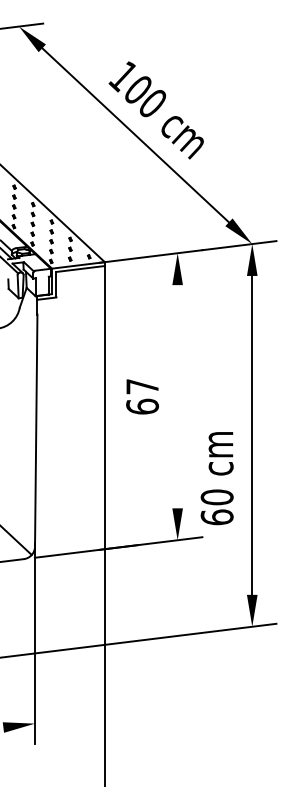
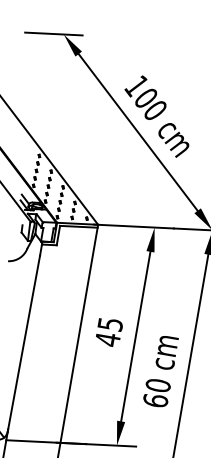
line: (177, 396) -> (135, 336), added
text: (142, 397) -> (108, 332), 67 -> 45
text: (216, 478) -> (160, 371), moved

